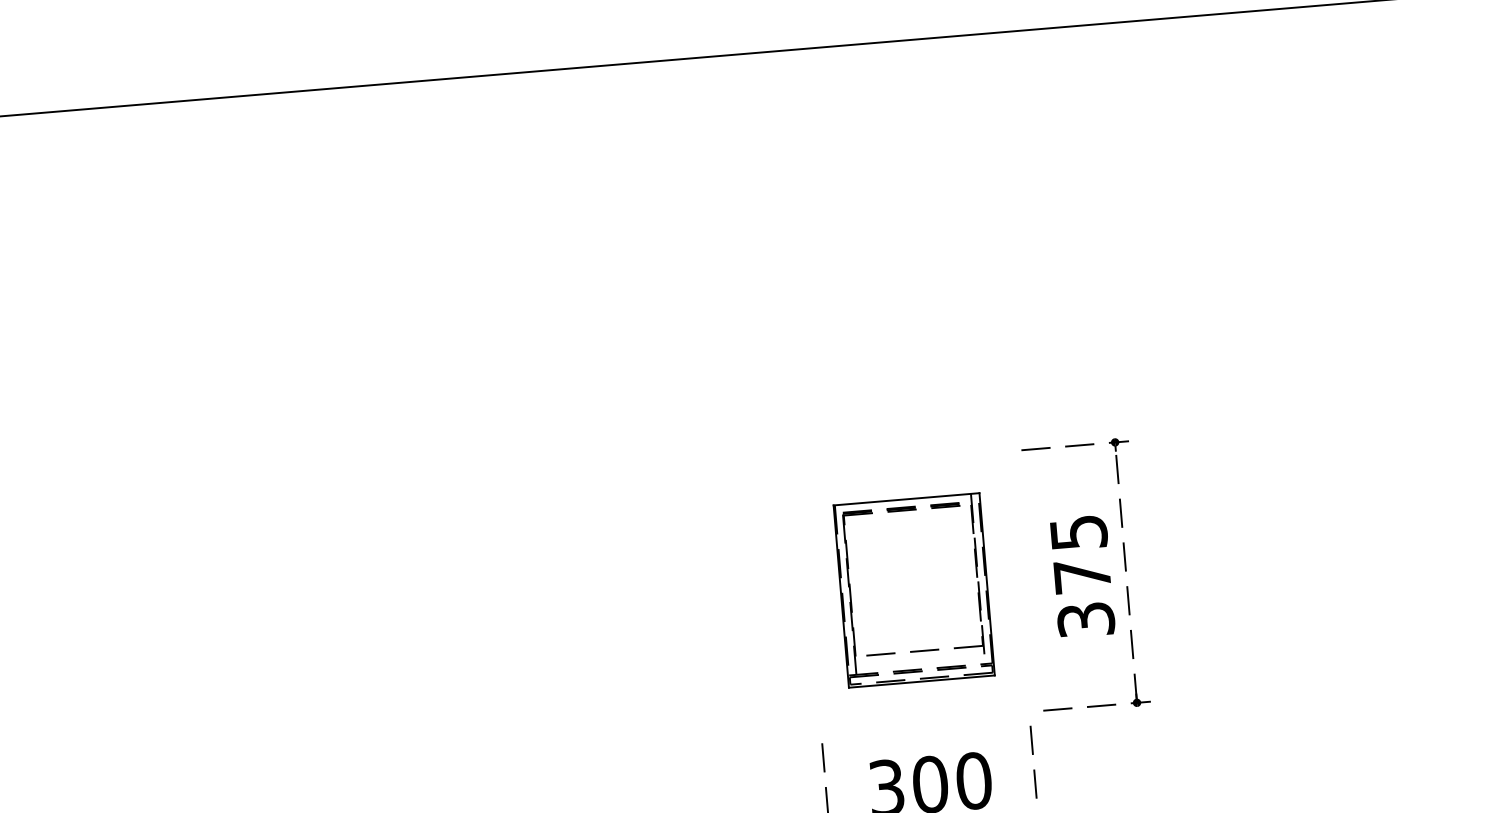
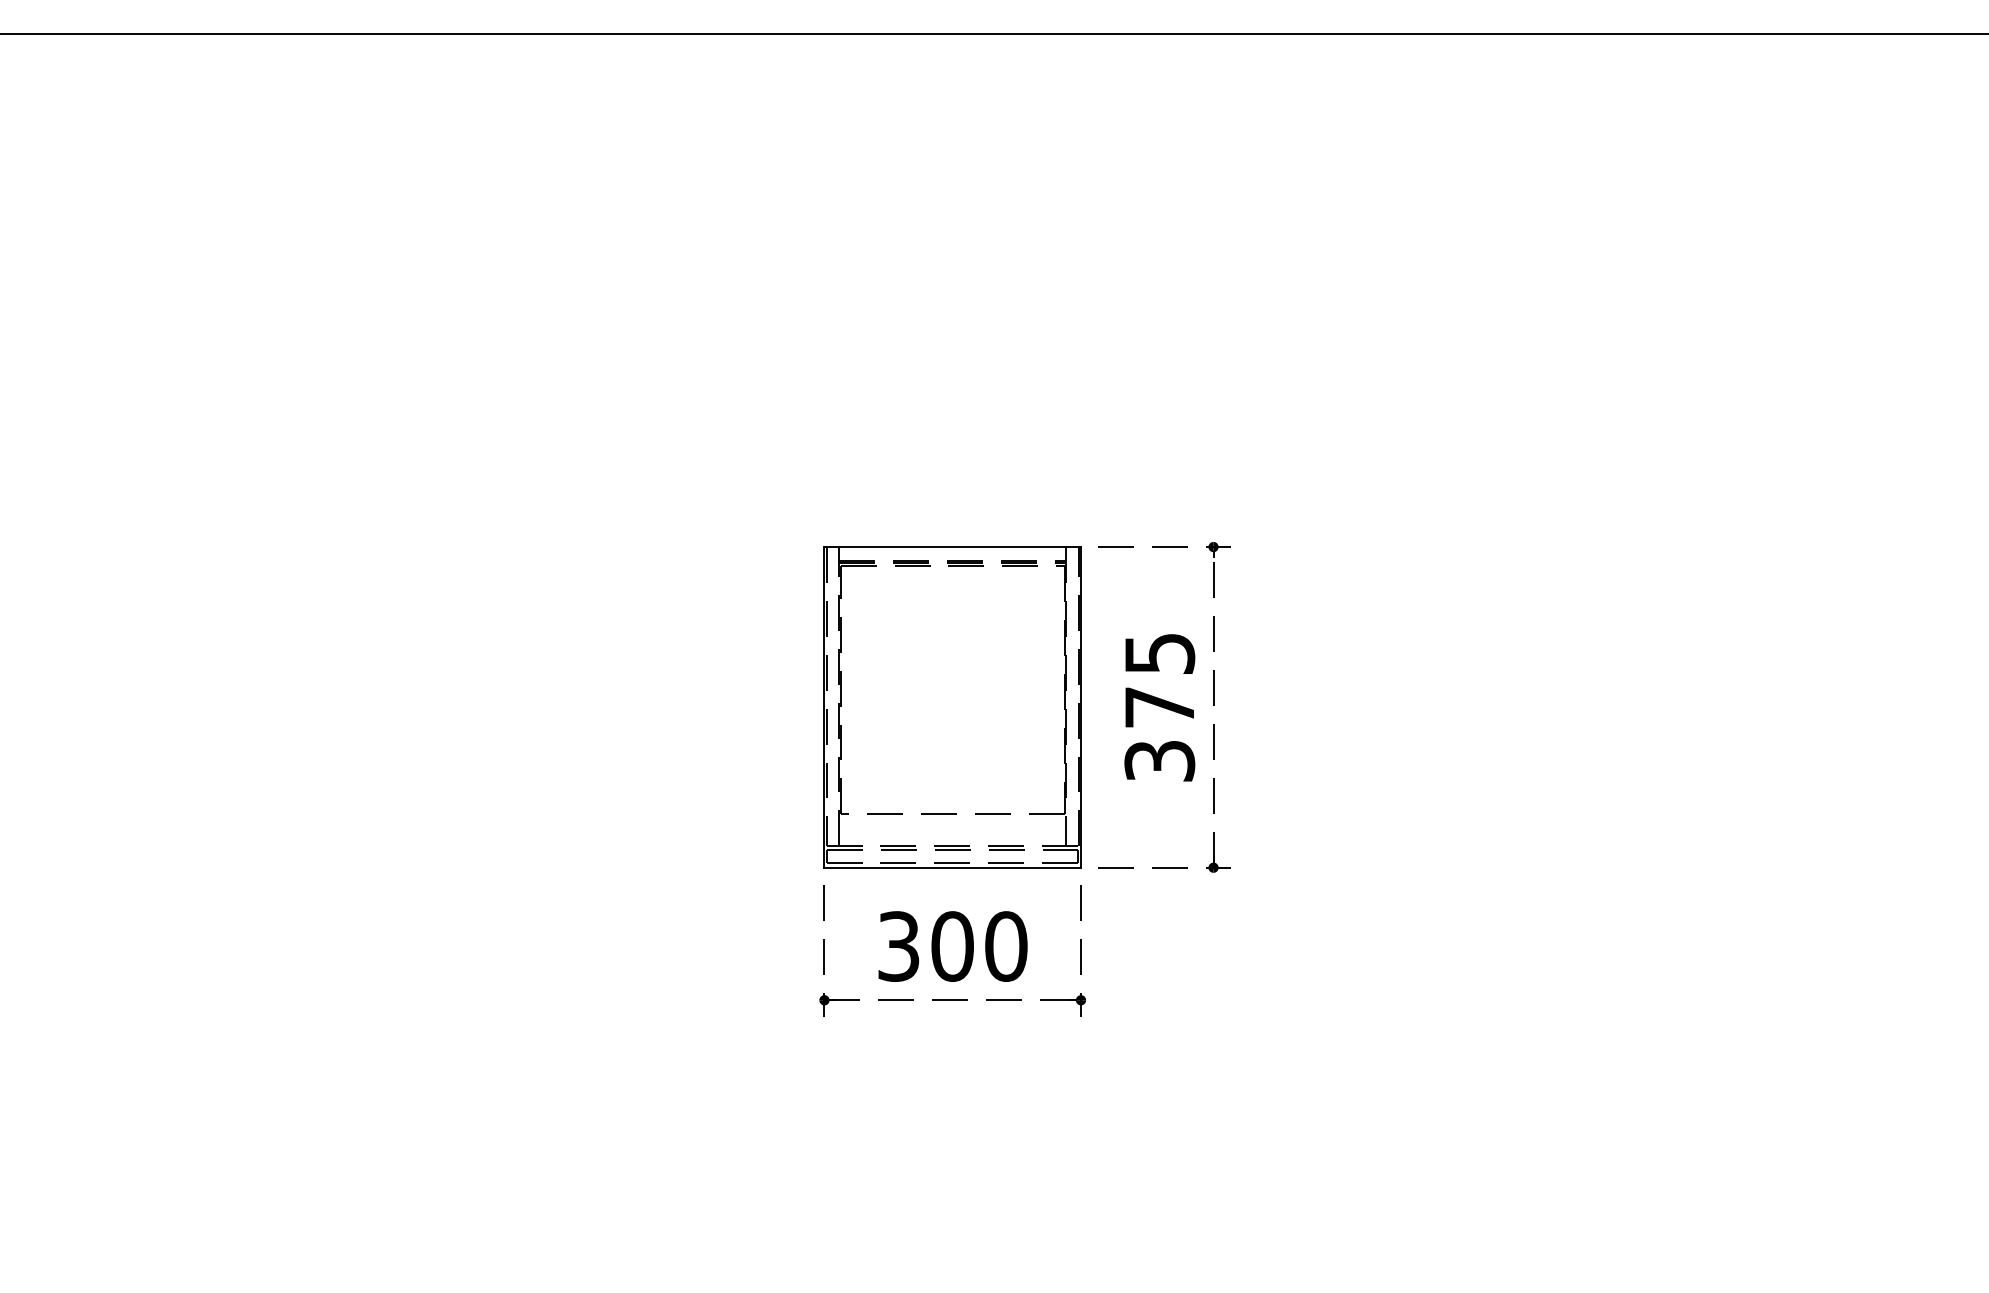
part: (914, 590) -> (952, 707), size x1.43

